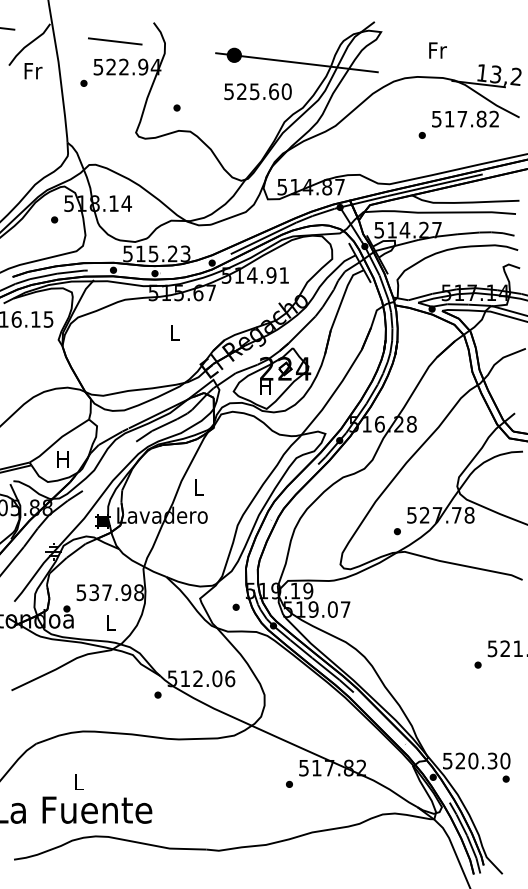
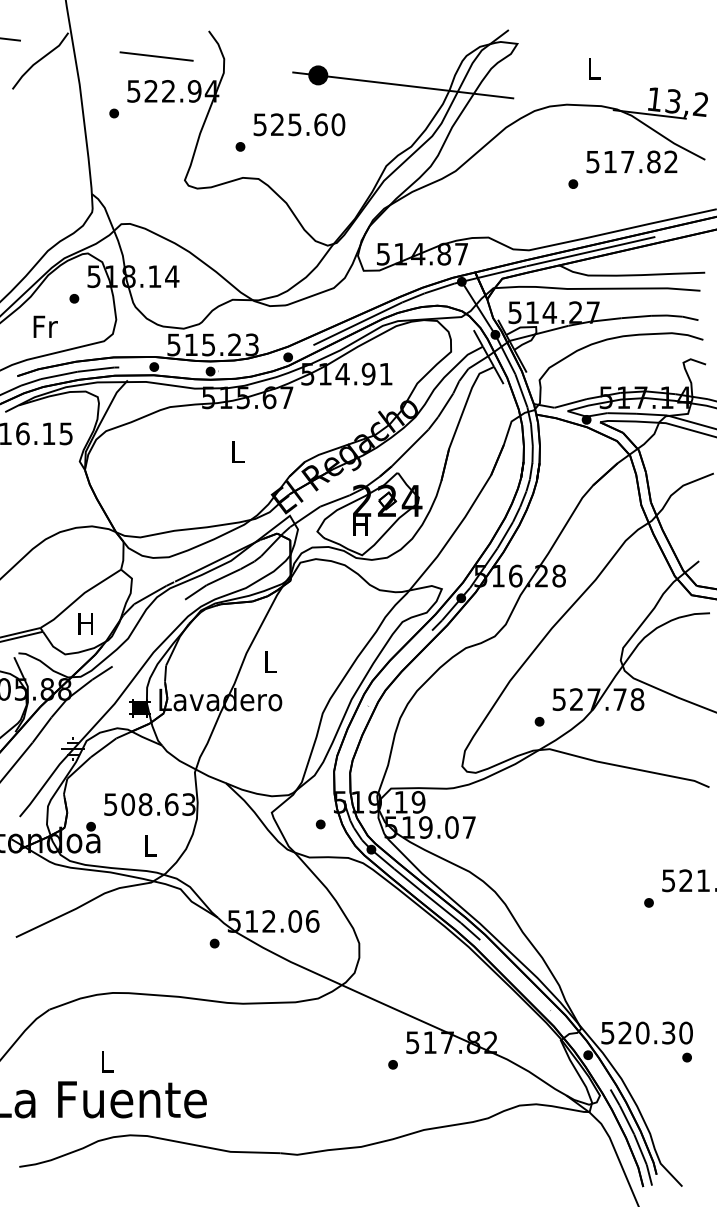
text: (437, 50) -> (594, 68), Fr -> L
text: (33, 70) -> (45, 326), moved
text: (258, 91) -> (299, 124), moved
text: (116, 592) -> (158, 804), 537.98 -> 508.63

